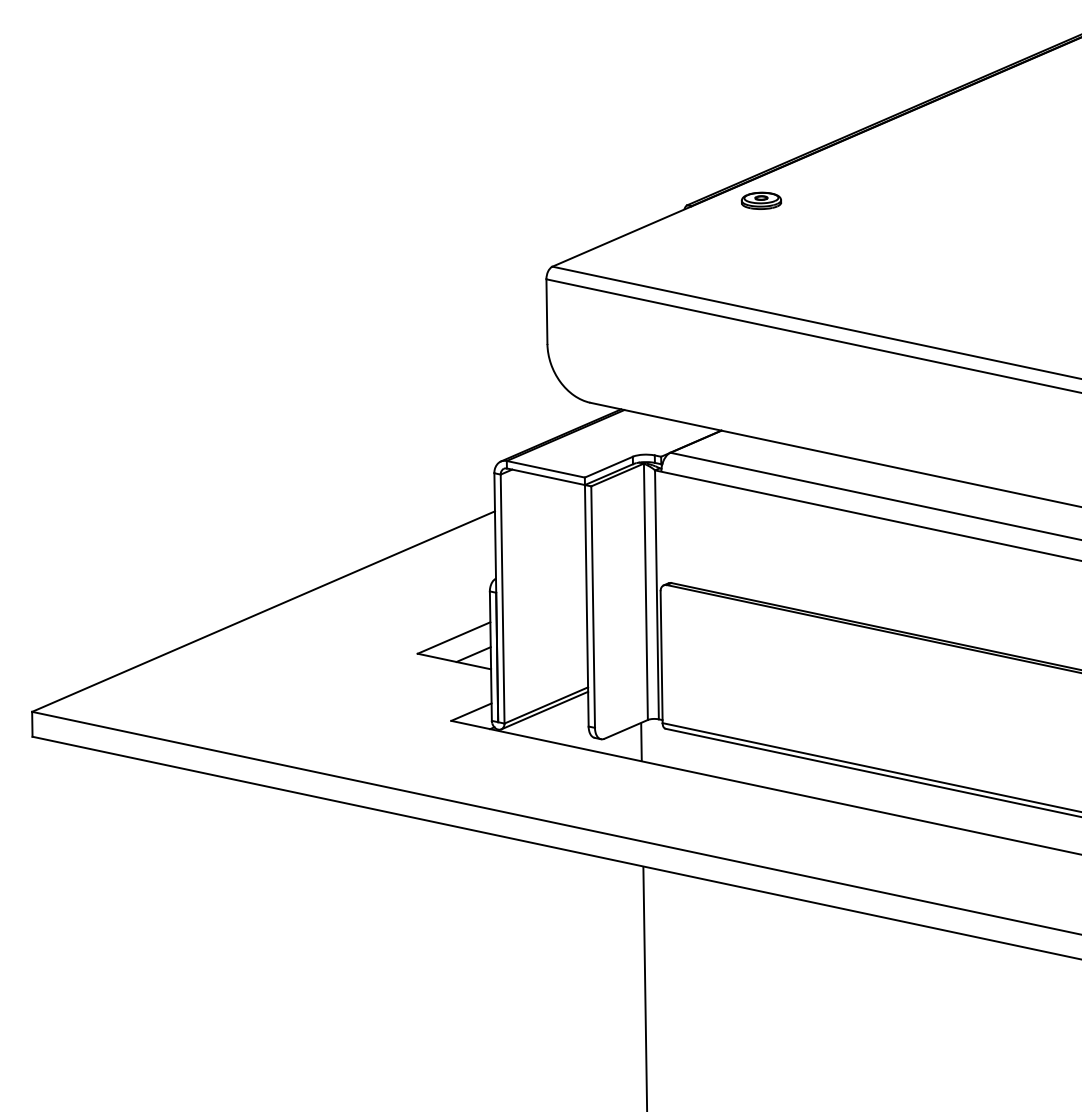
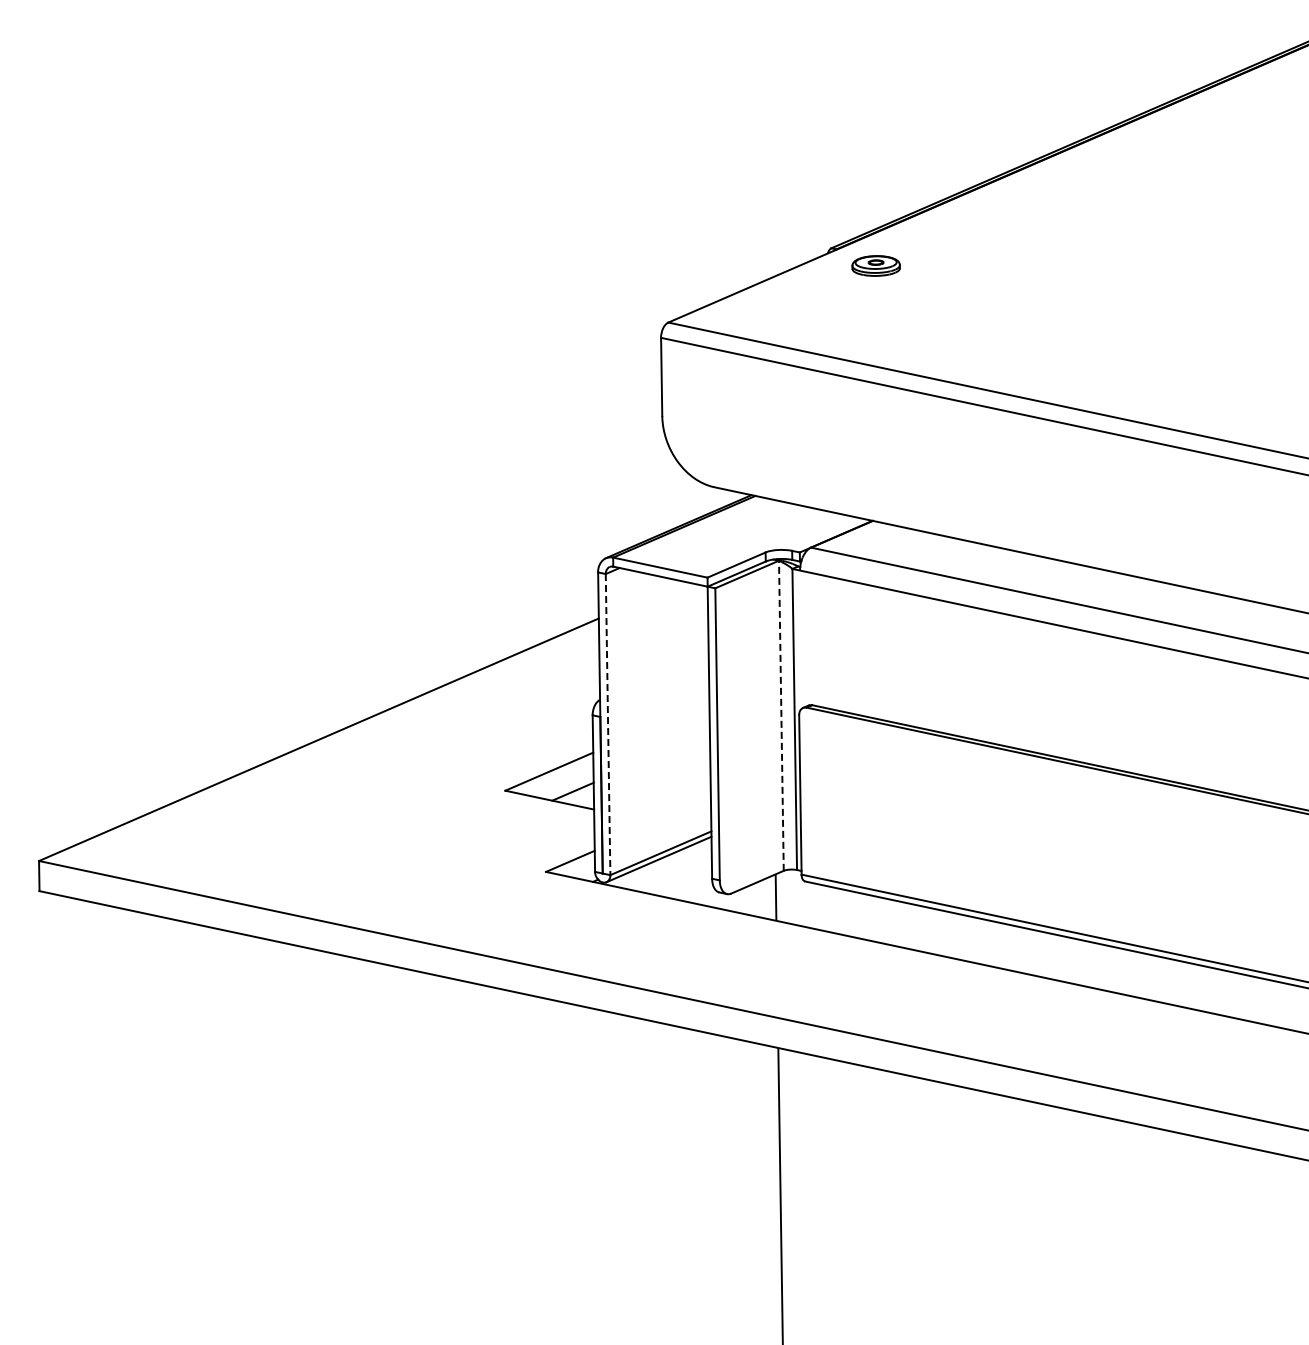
part: (760, 200) -> (875, 265), moved
line: (646, 591) -> (781, 715), solid -> dashed
line: (502, 598) -> (608, 724), solid -> dashed

